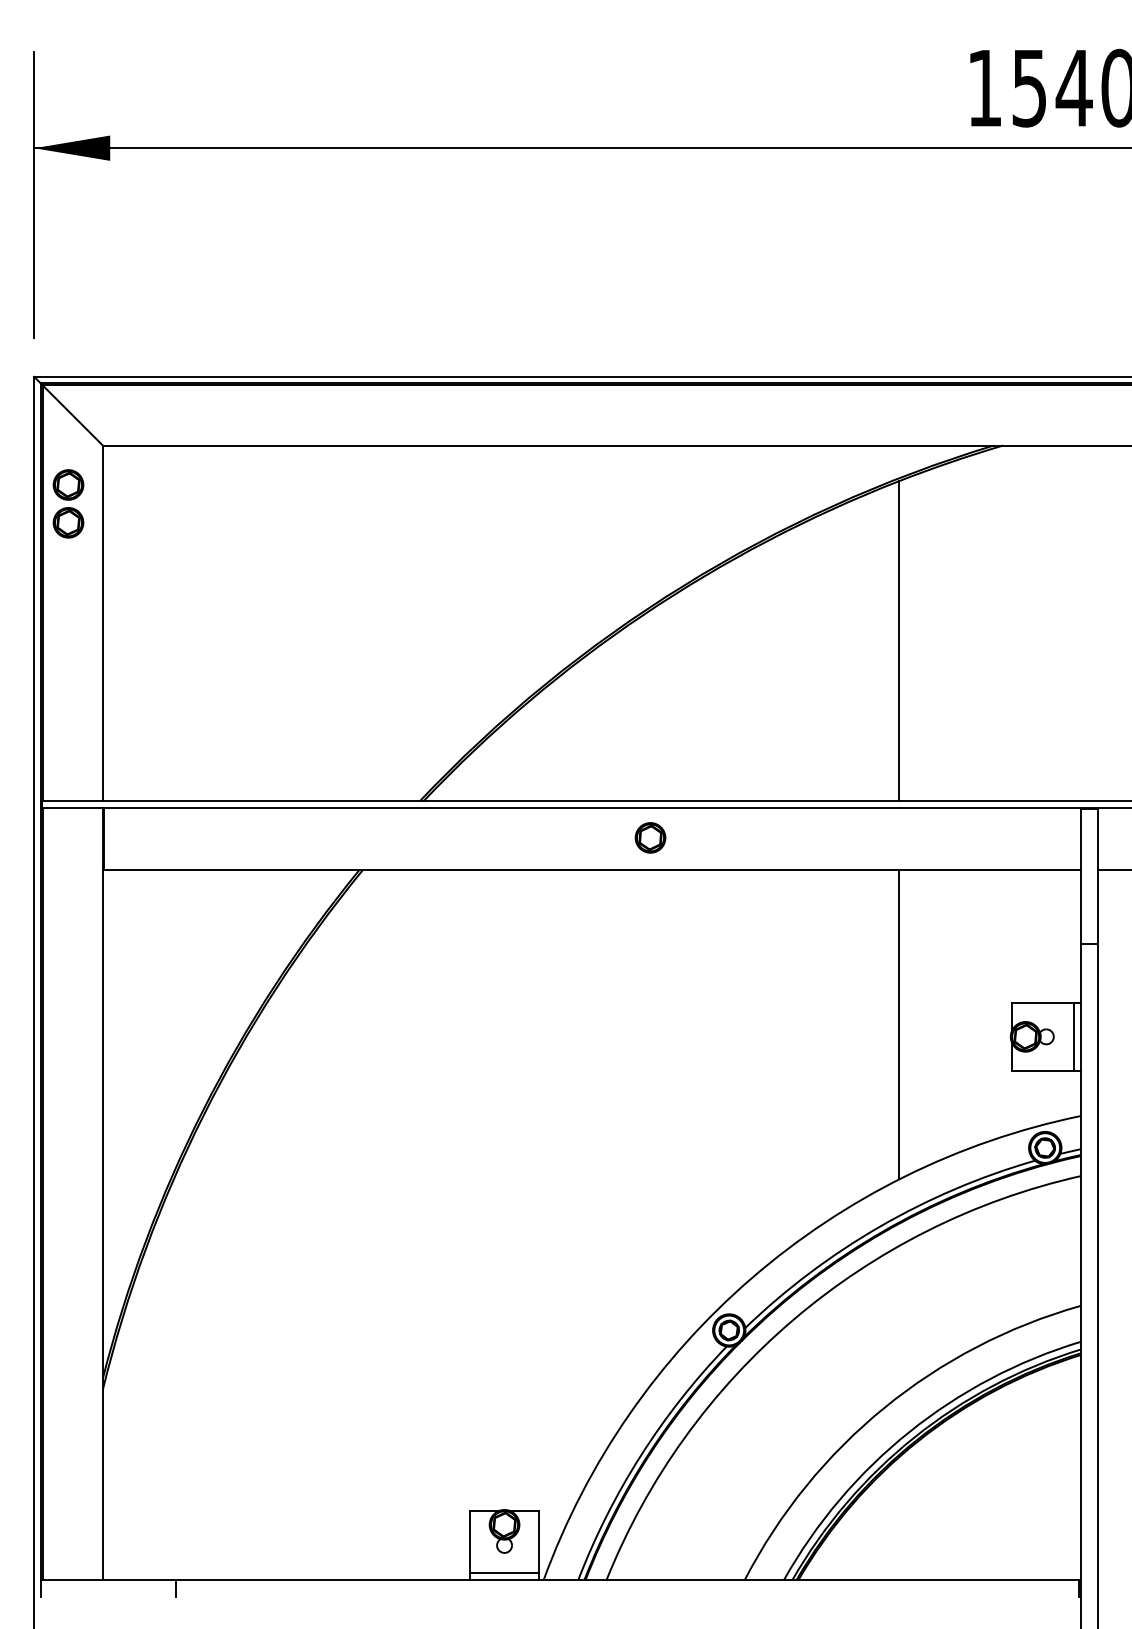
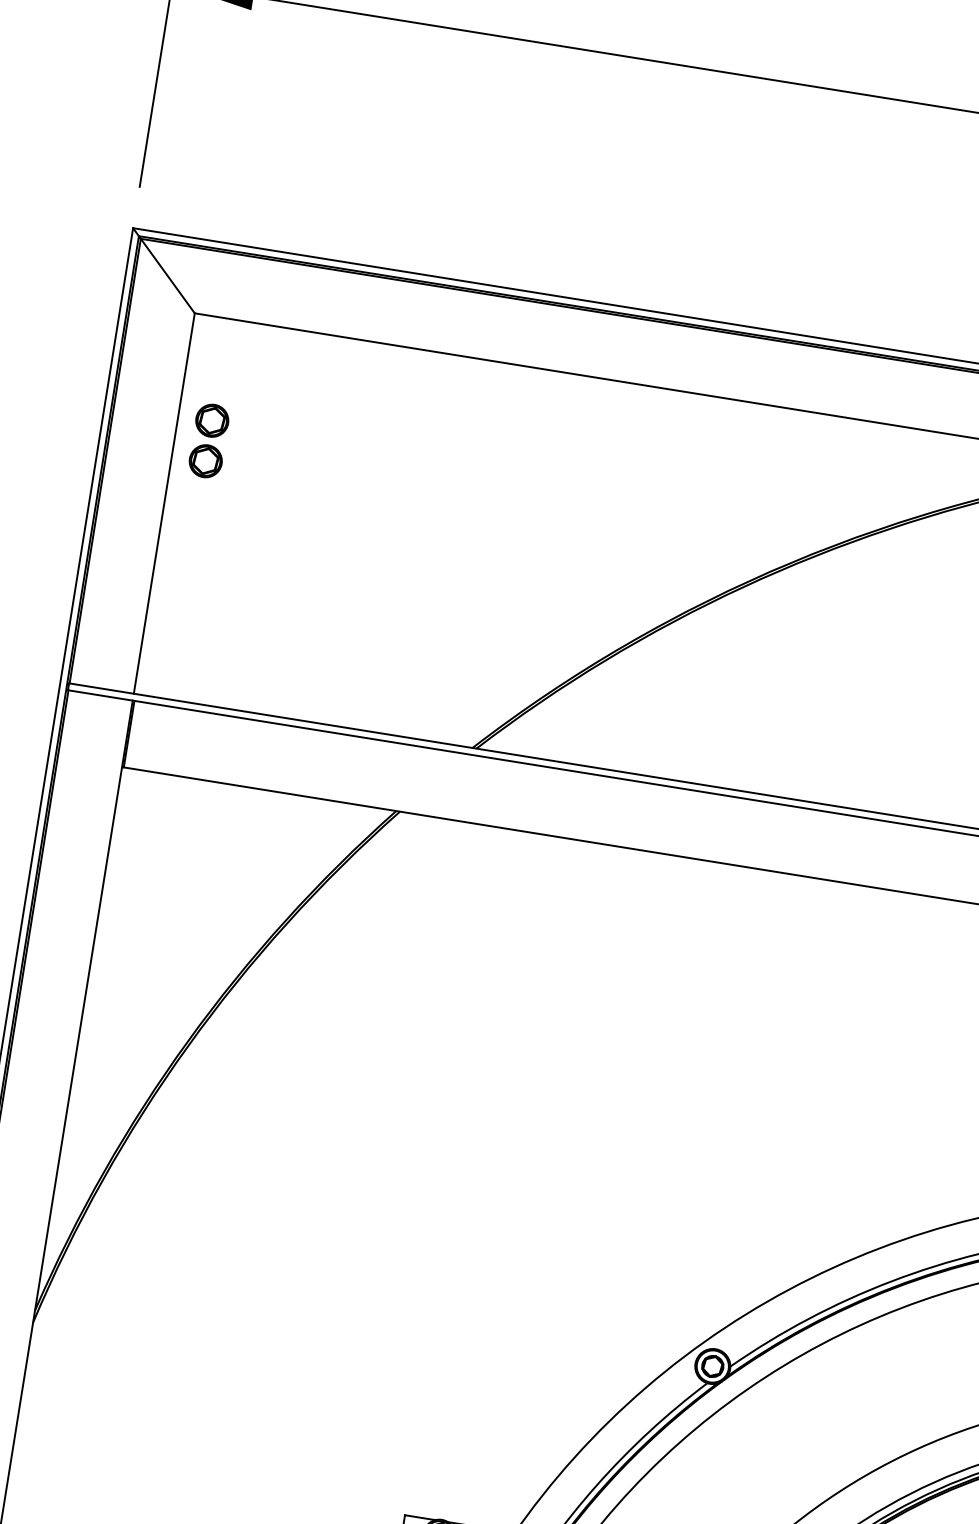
part: (68, 503) -> (209, 440), moved
part: (650, 837) -> (713, 826), removed
line: (899, 1024) -> (947, 1068), removed

